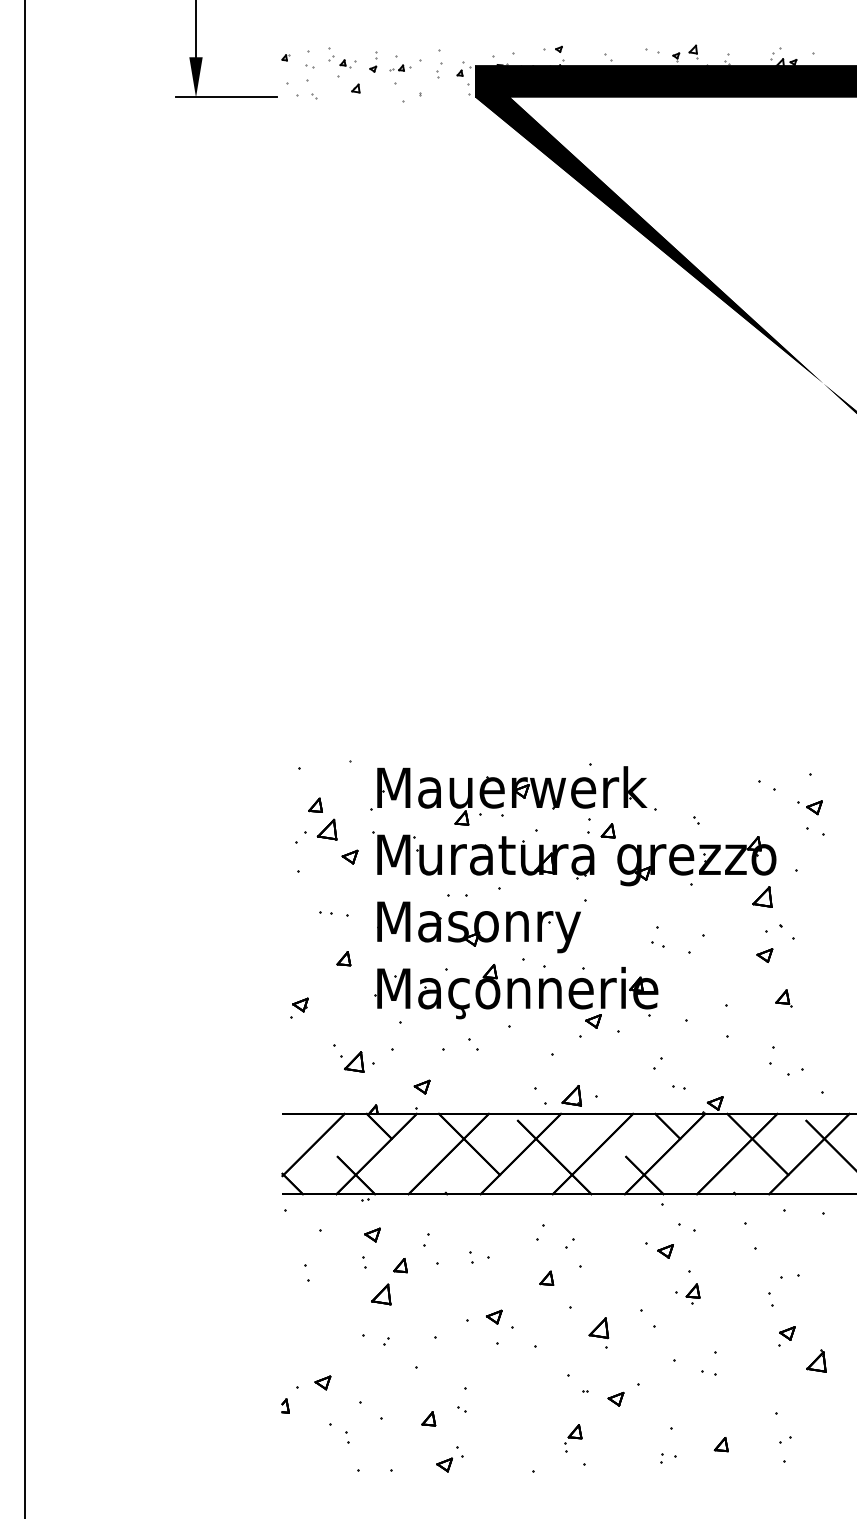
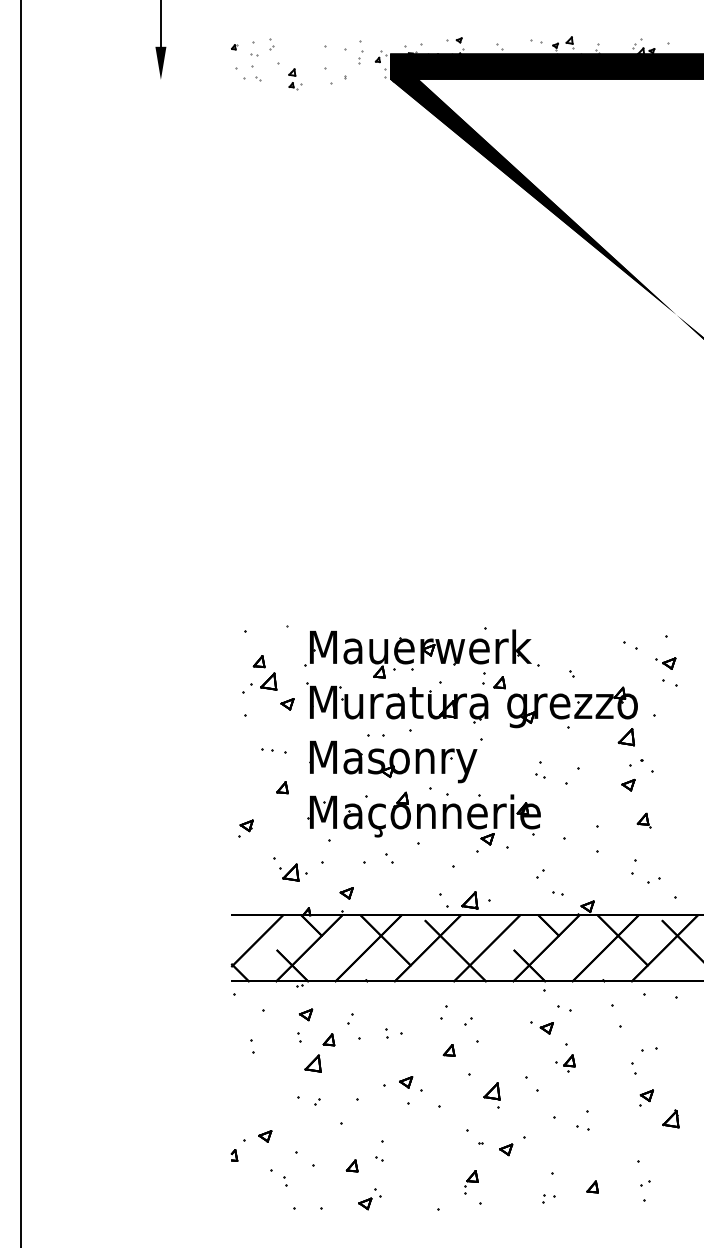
part: (373, 61) -> (306, 50), removed
part: (347, 63) -> (295, 85), moved
part: (400, 67) -> (328, 55), removed
line: (225, 97) -> (185, 79), removed

